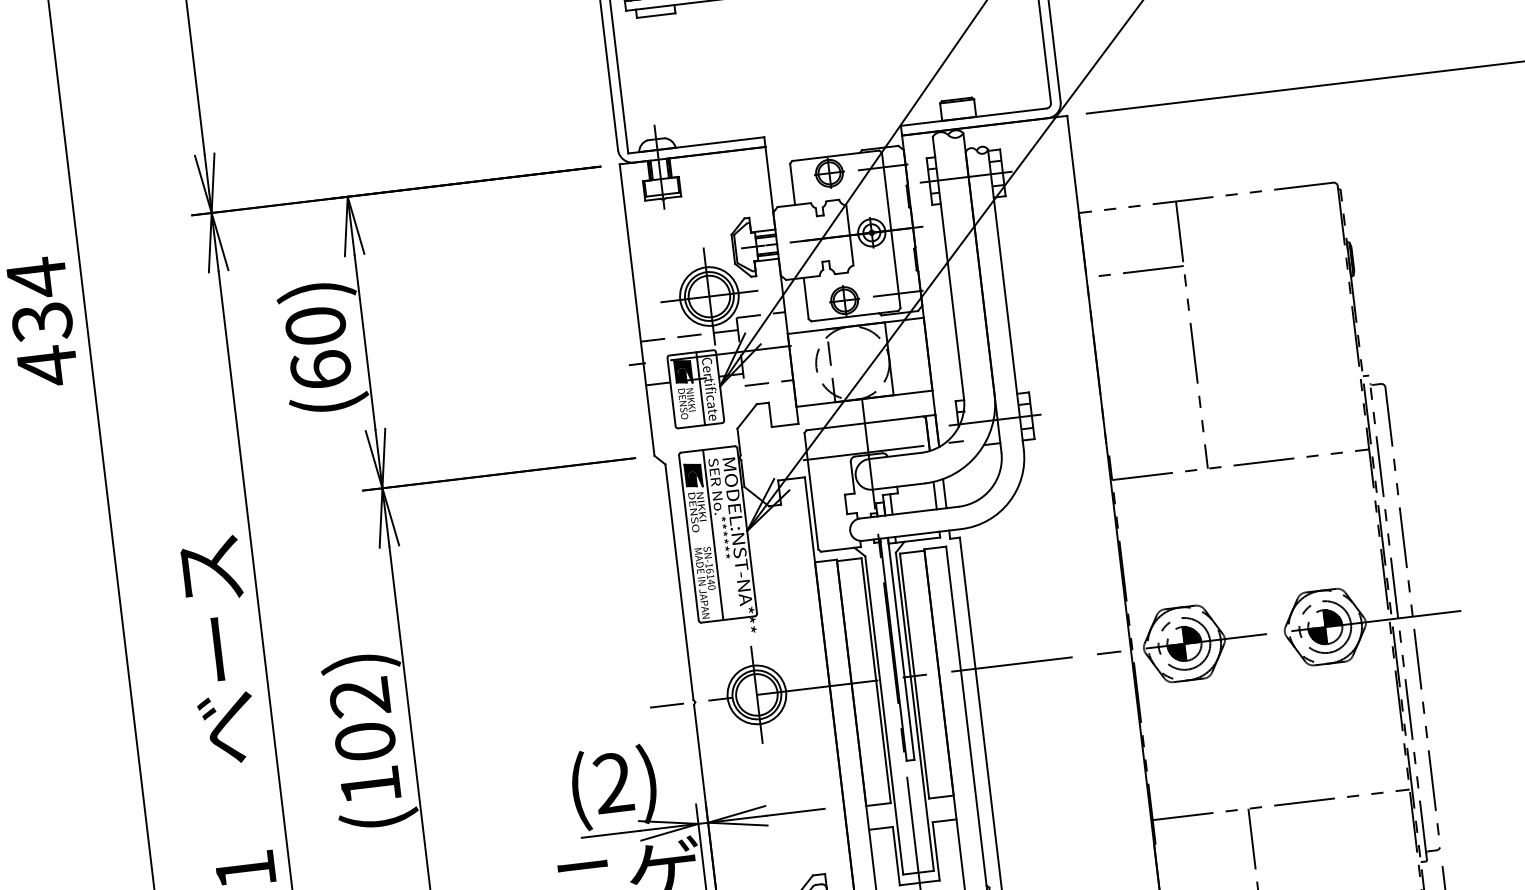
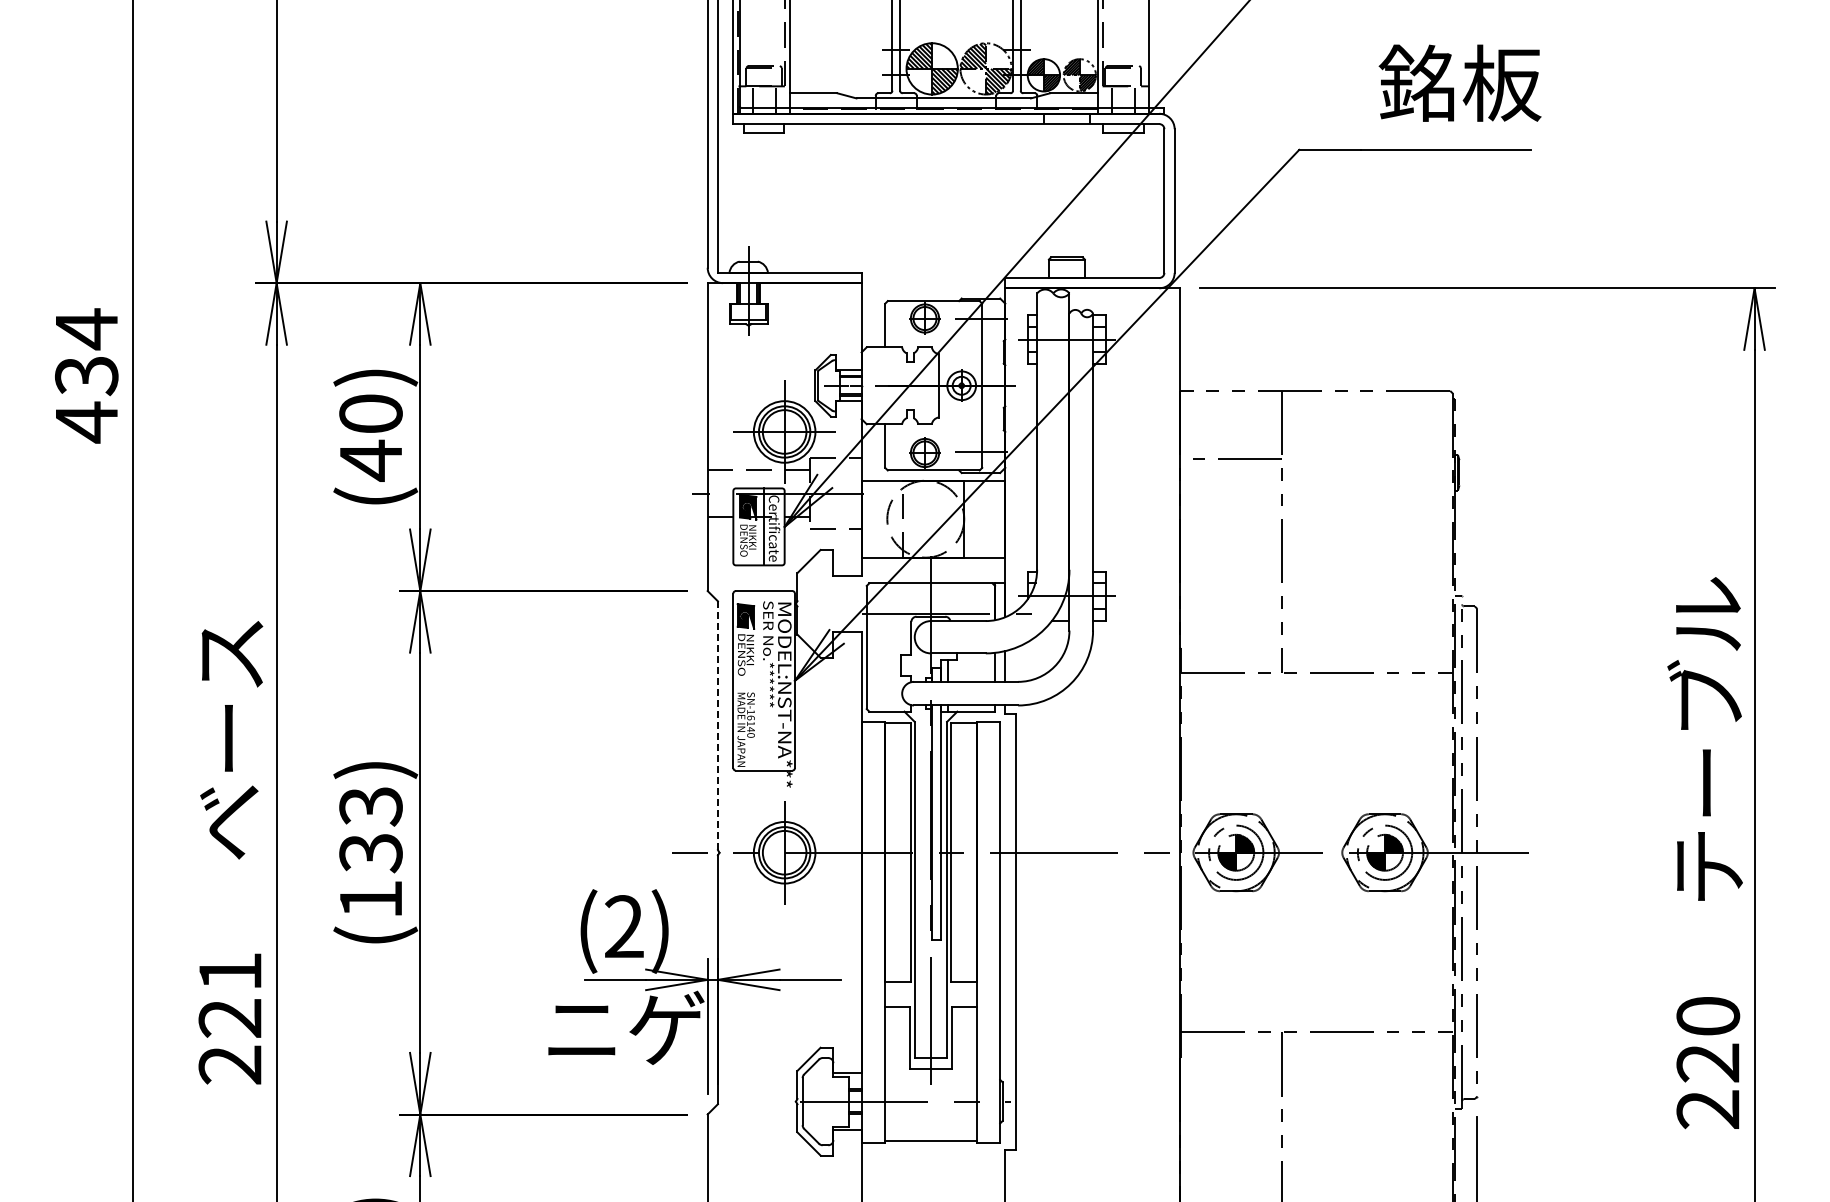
text: (320, 370) -> (370, 460), (60) -> (40)
line: (713, 534) -> (759, 680), removed
line: (678, 581) -> (717, 725), solid -> dashed
text: (362, 720) -> (370, 830), (102) -> (133)

